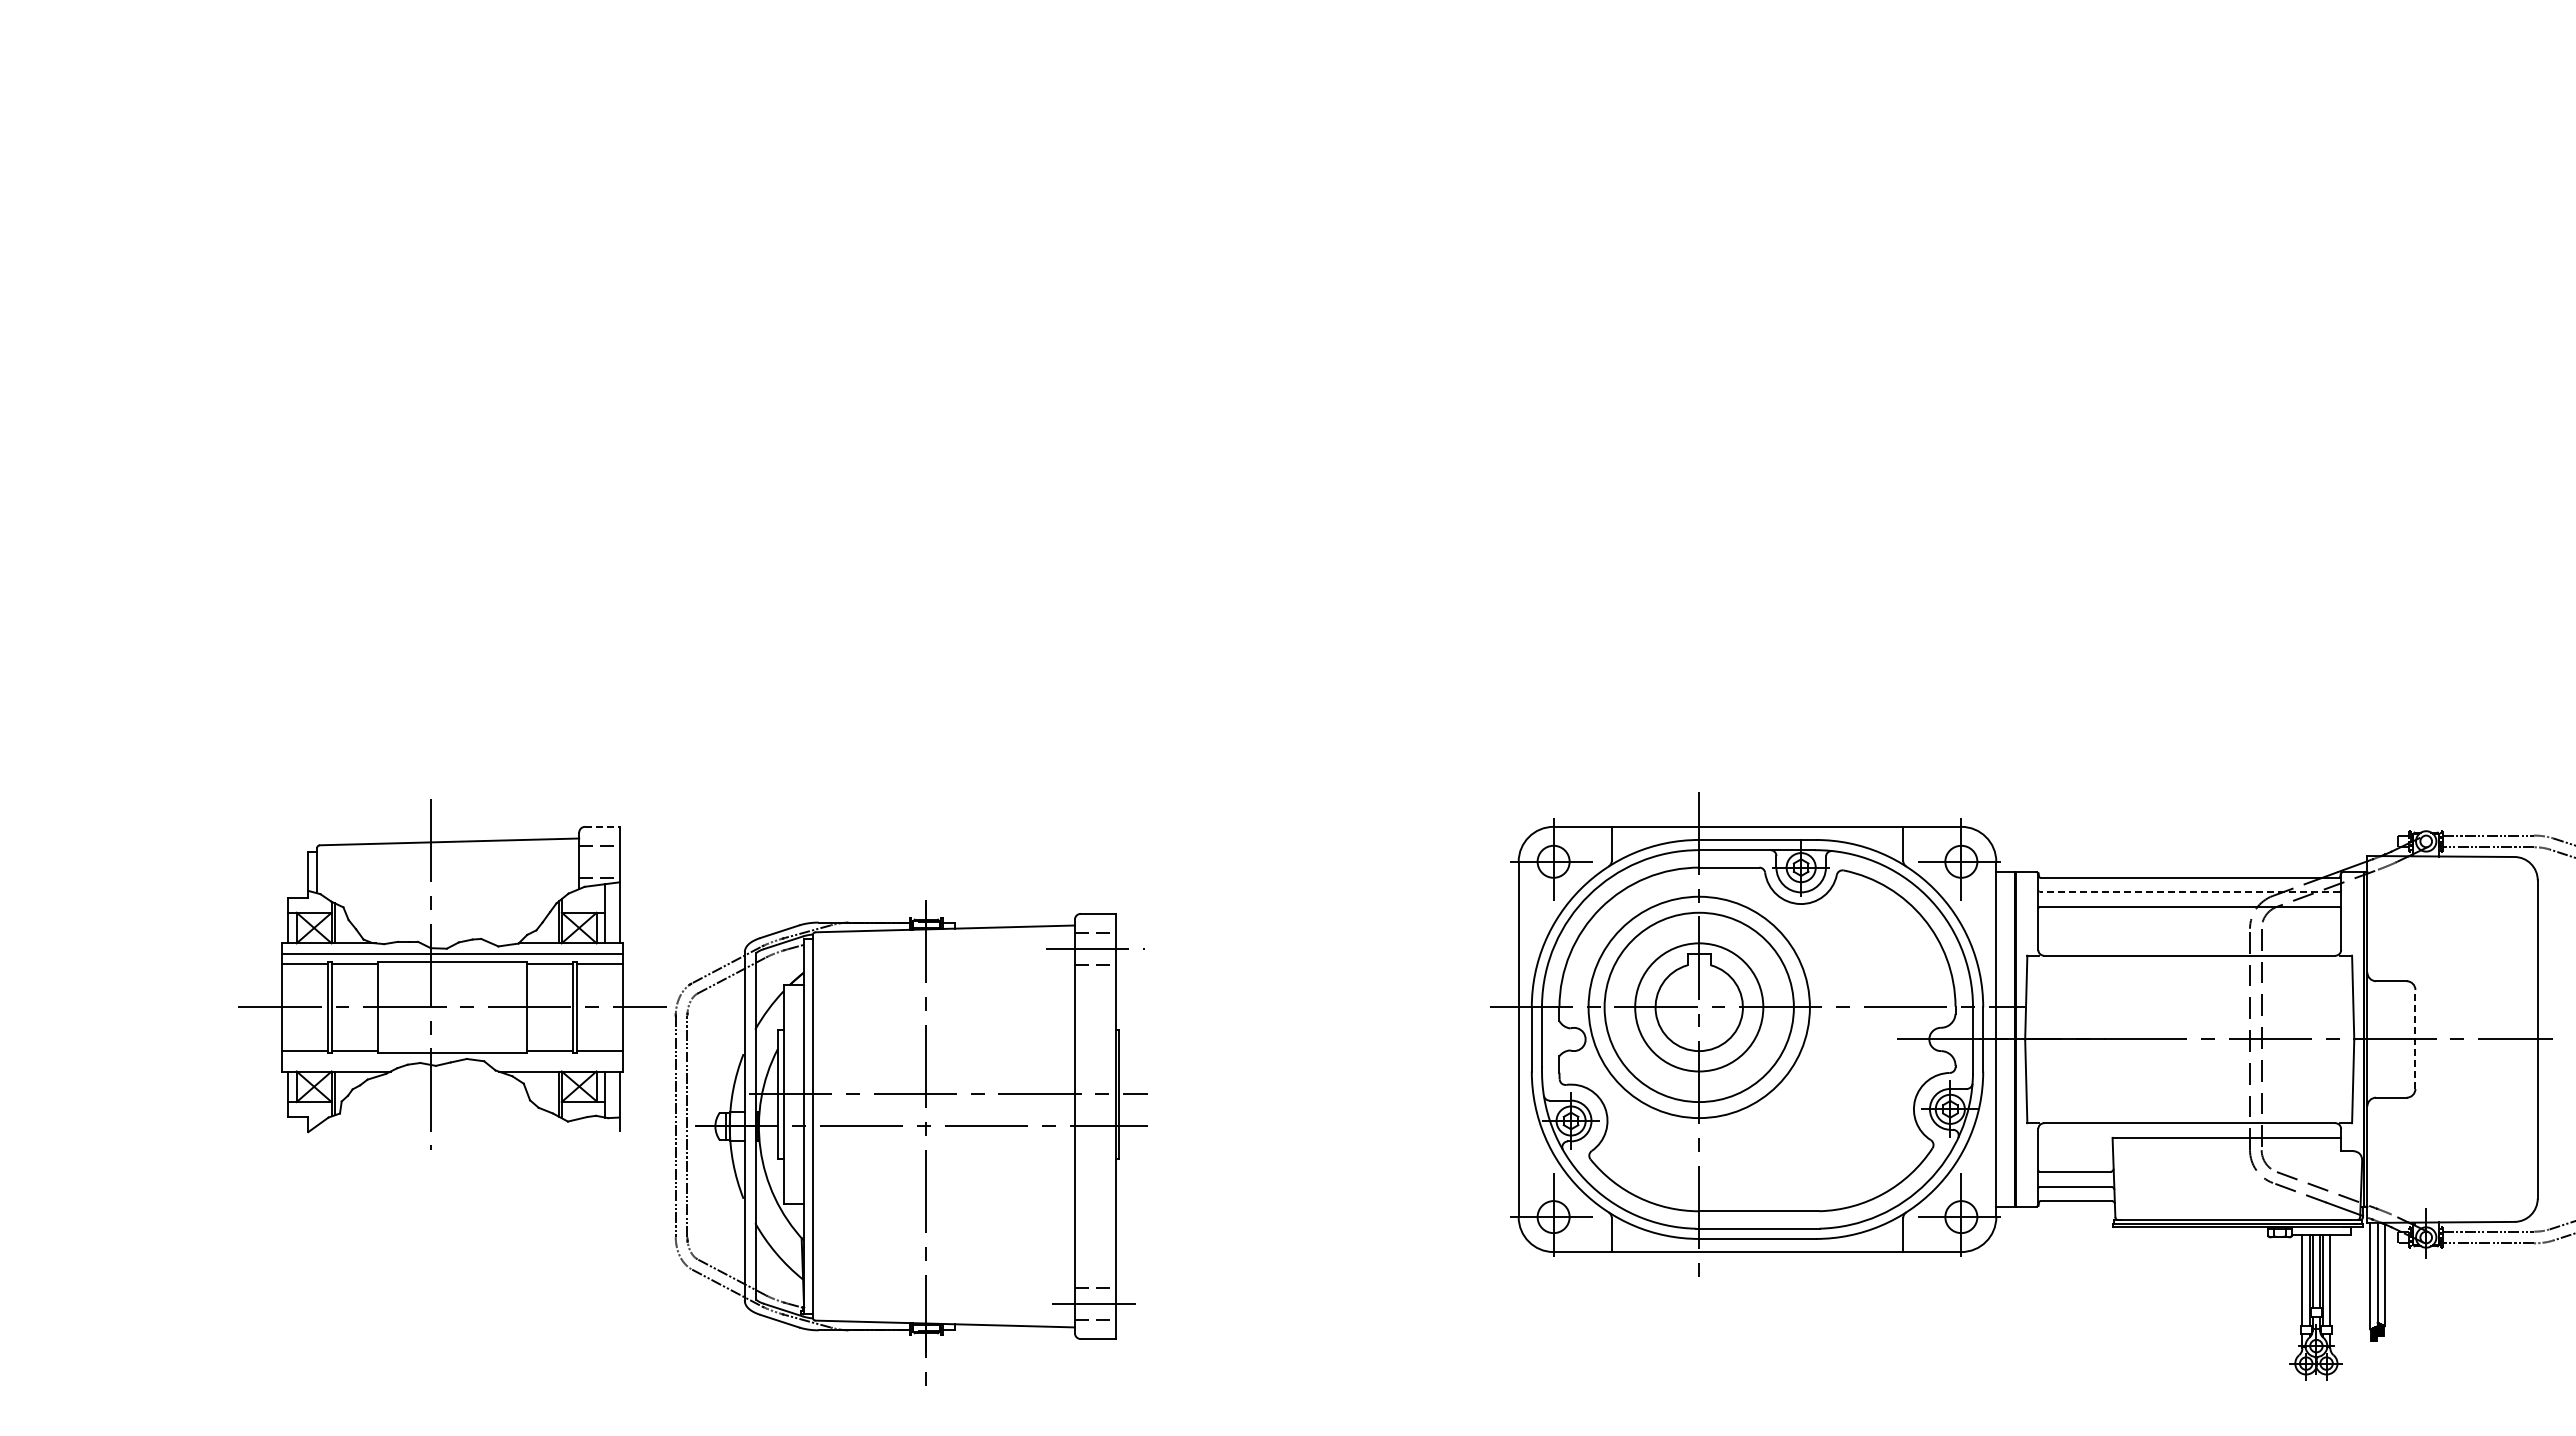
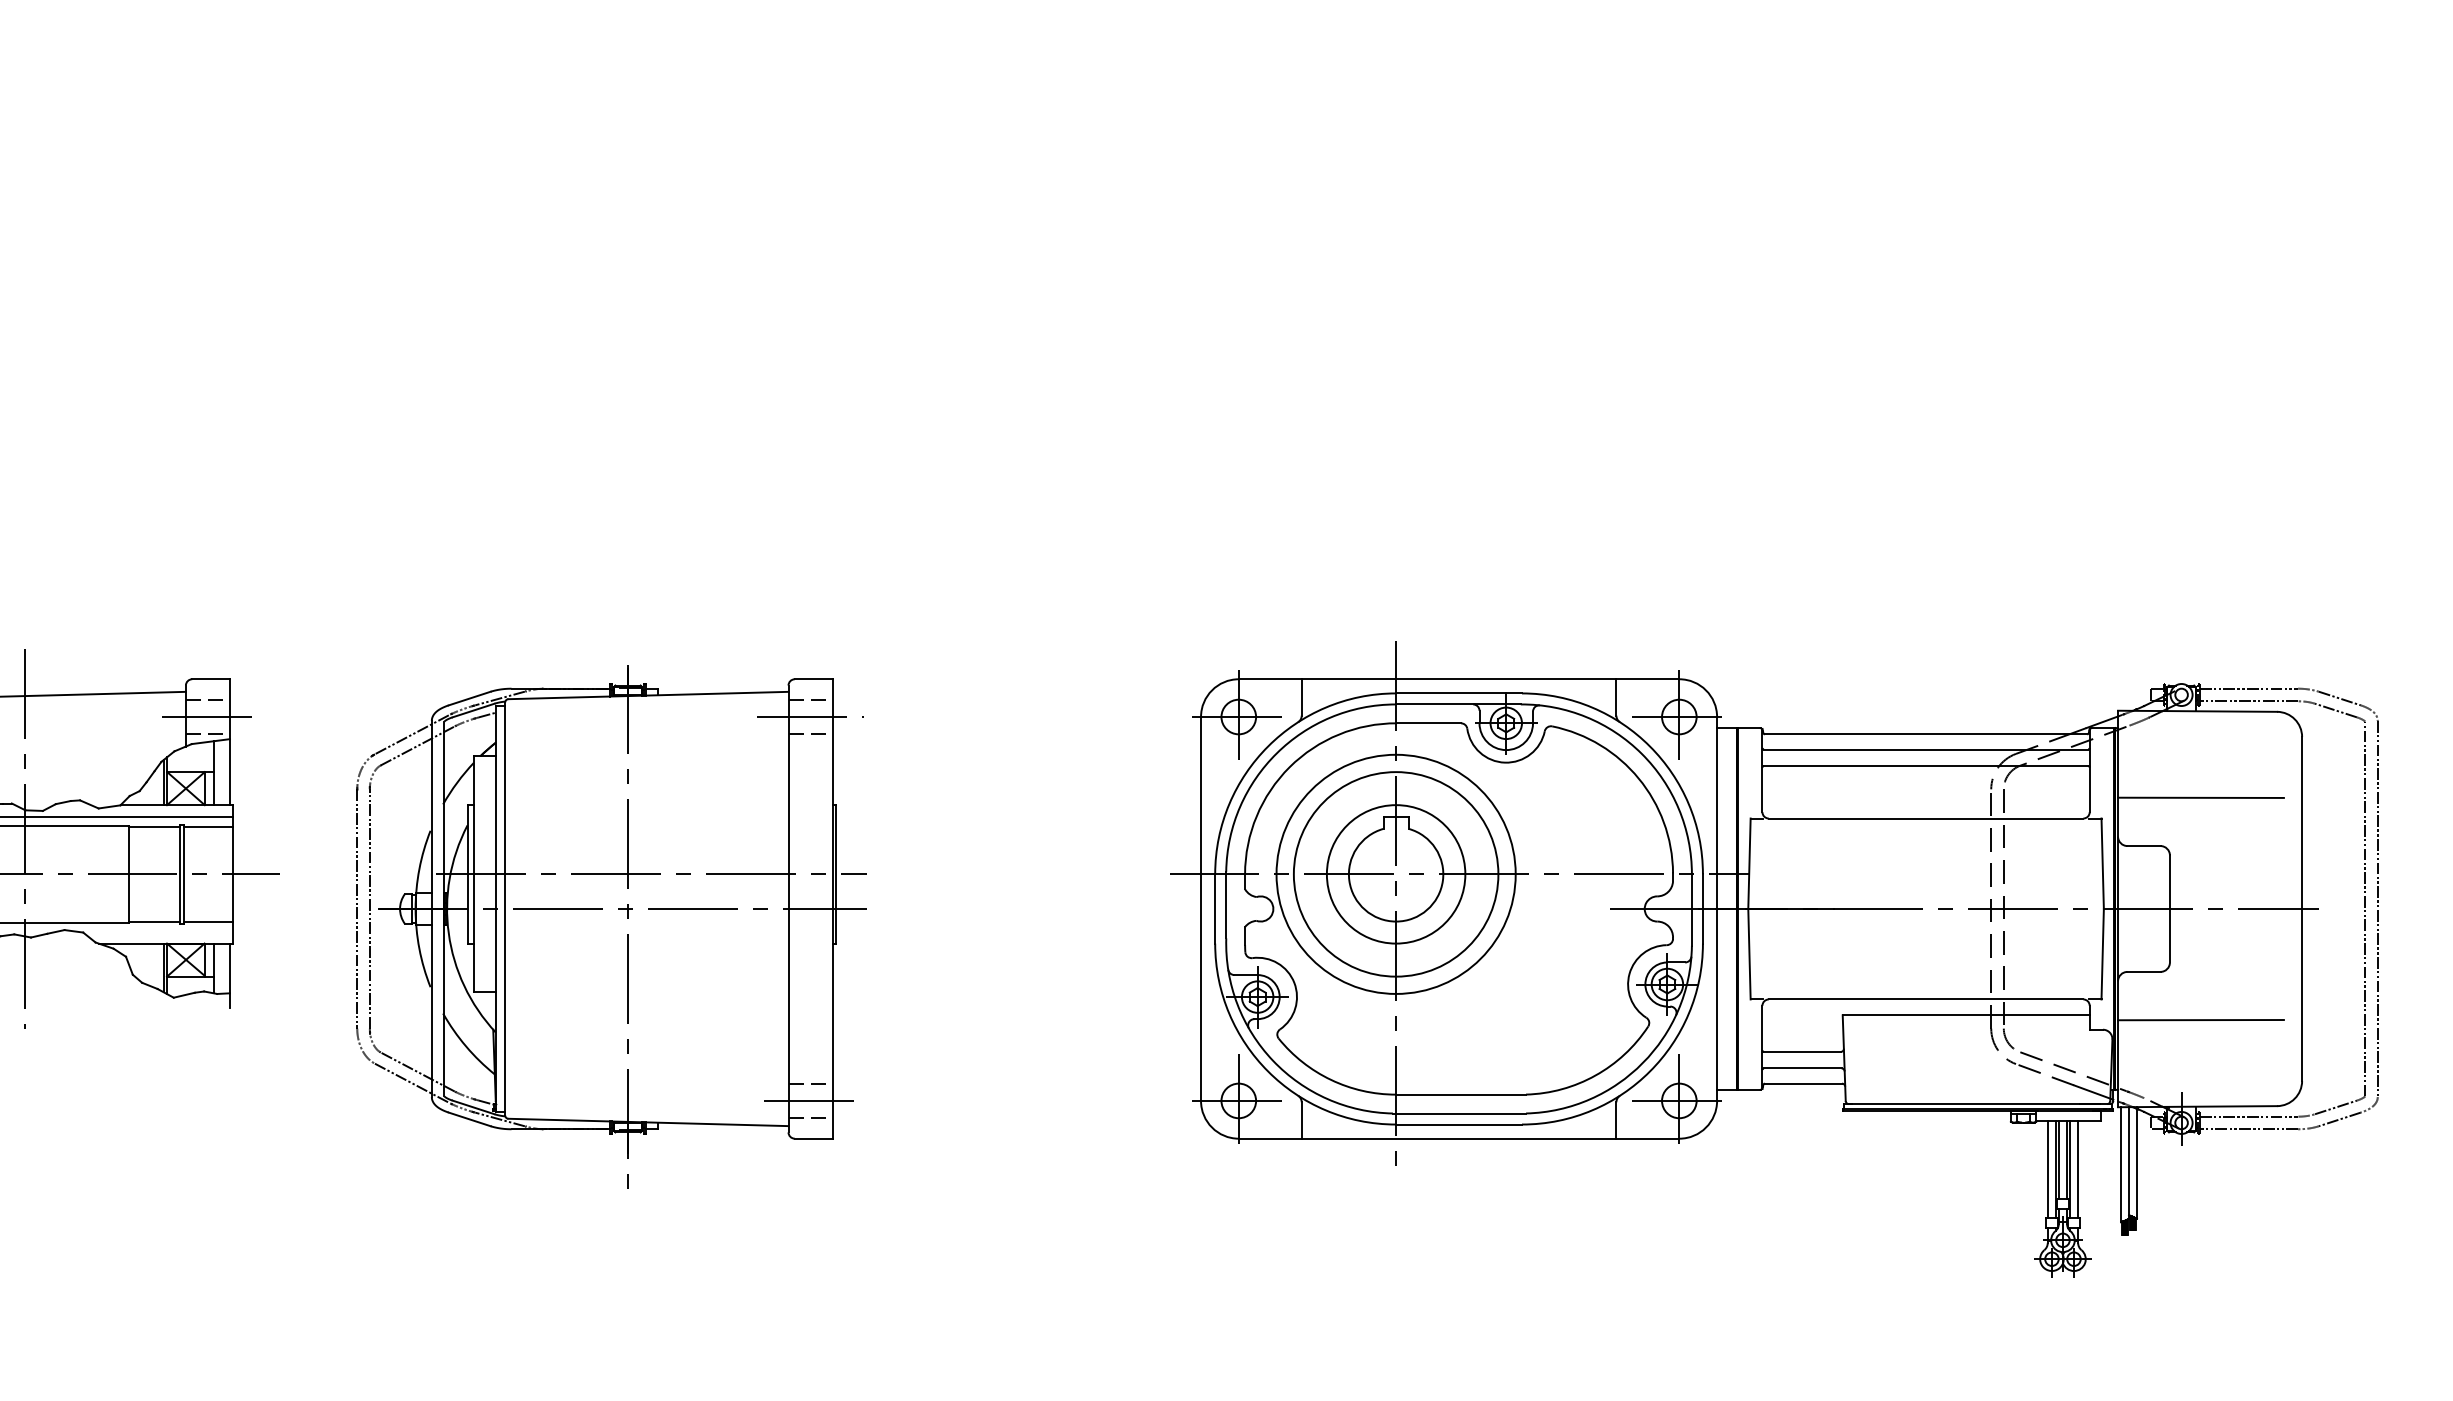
line: (603, 826) -> (212, 678), dashed -> solid
line: (599, 861) -> (207, 716), added
line: (2189, 891) -> (1925, 749), dashed -> solid
line: (2443, 936) -> (2200, 797), added
line: (2415, 1039) -> (2170, 909), dashed -> solid
part: (910, 1142) -> (610, 926), moved
line: (2443, 1142) -> (2200, 1020), added

